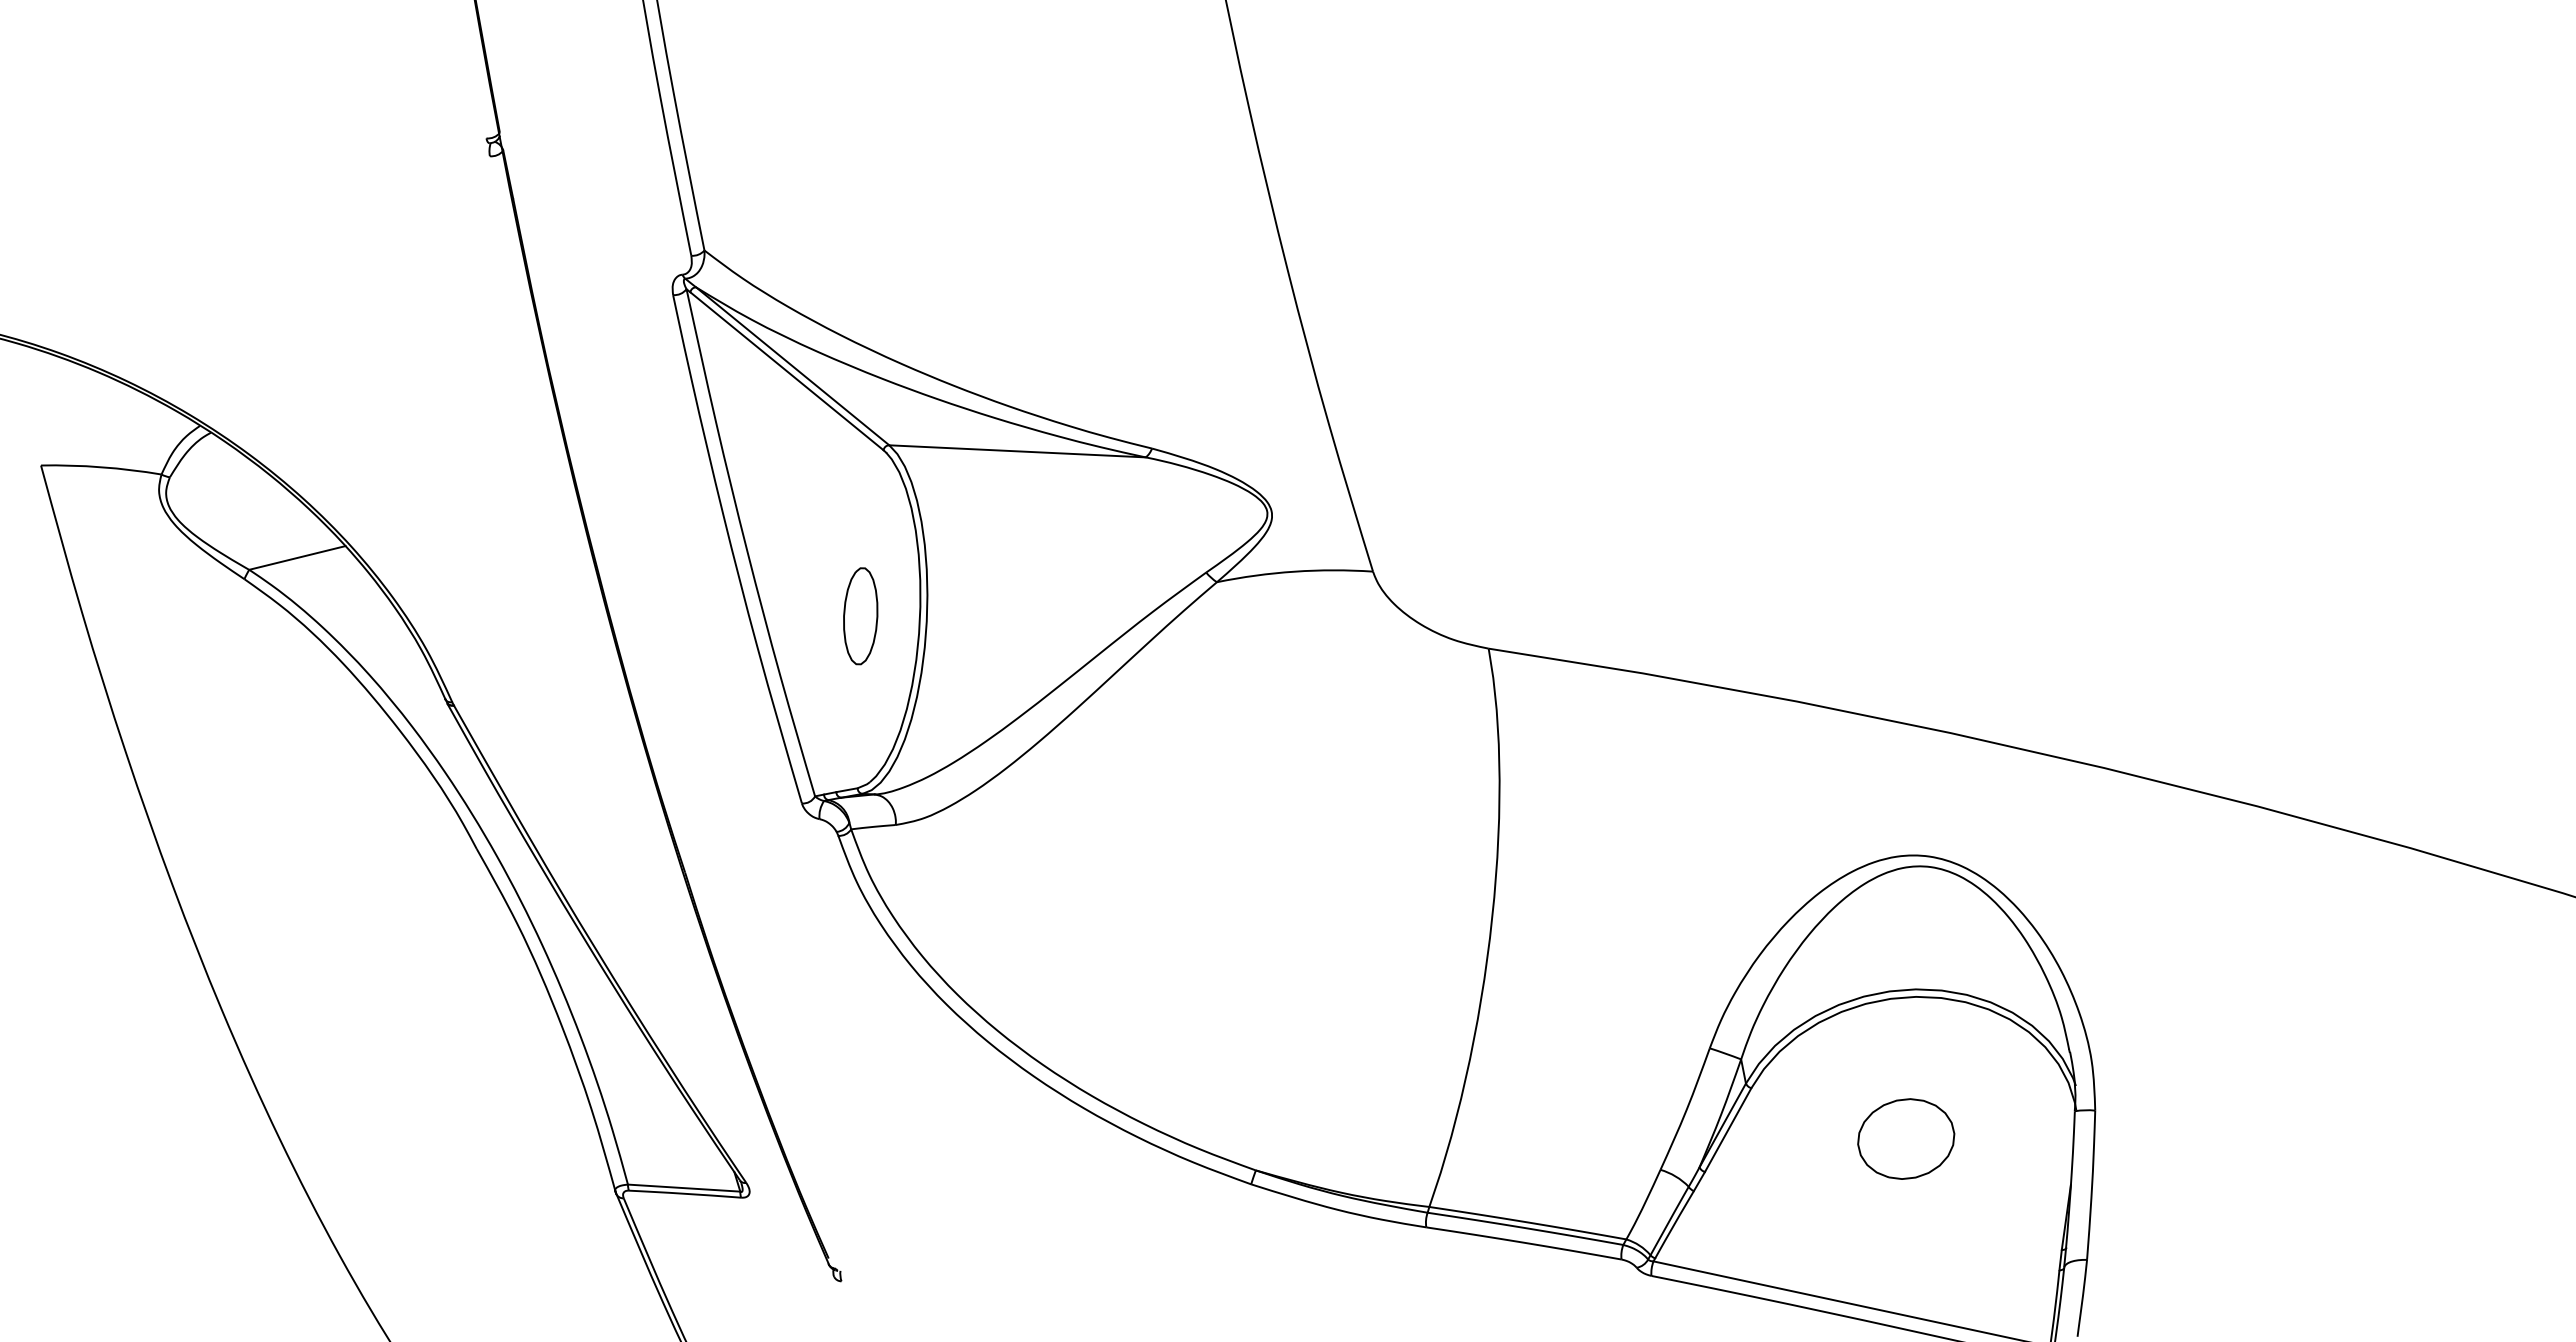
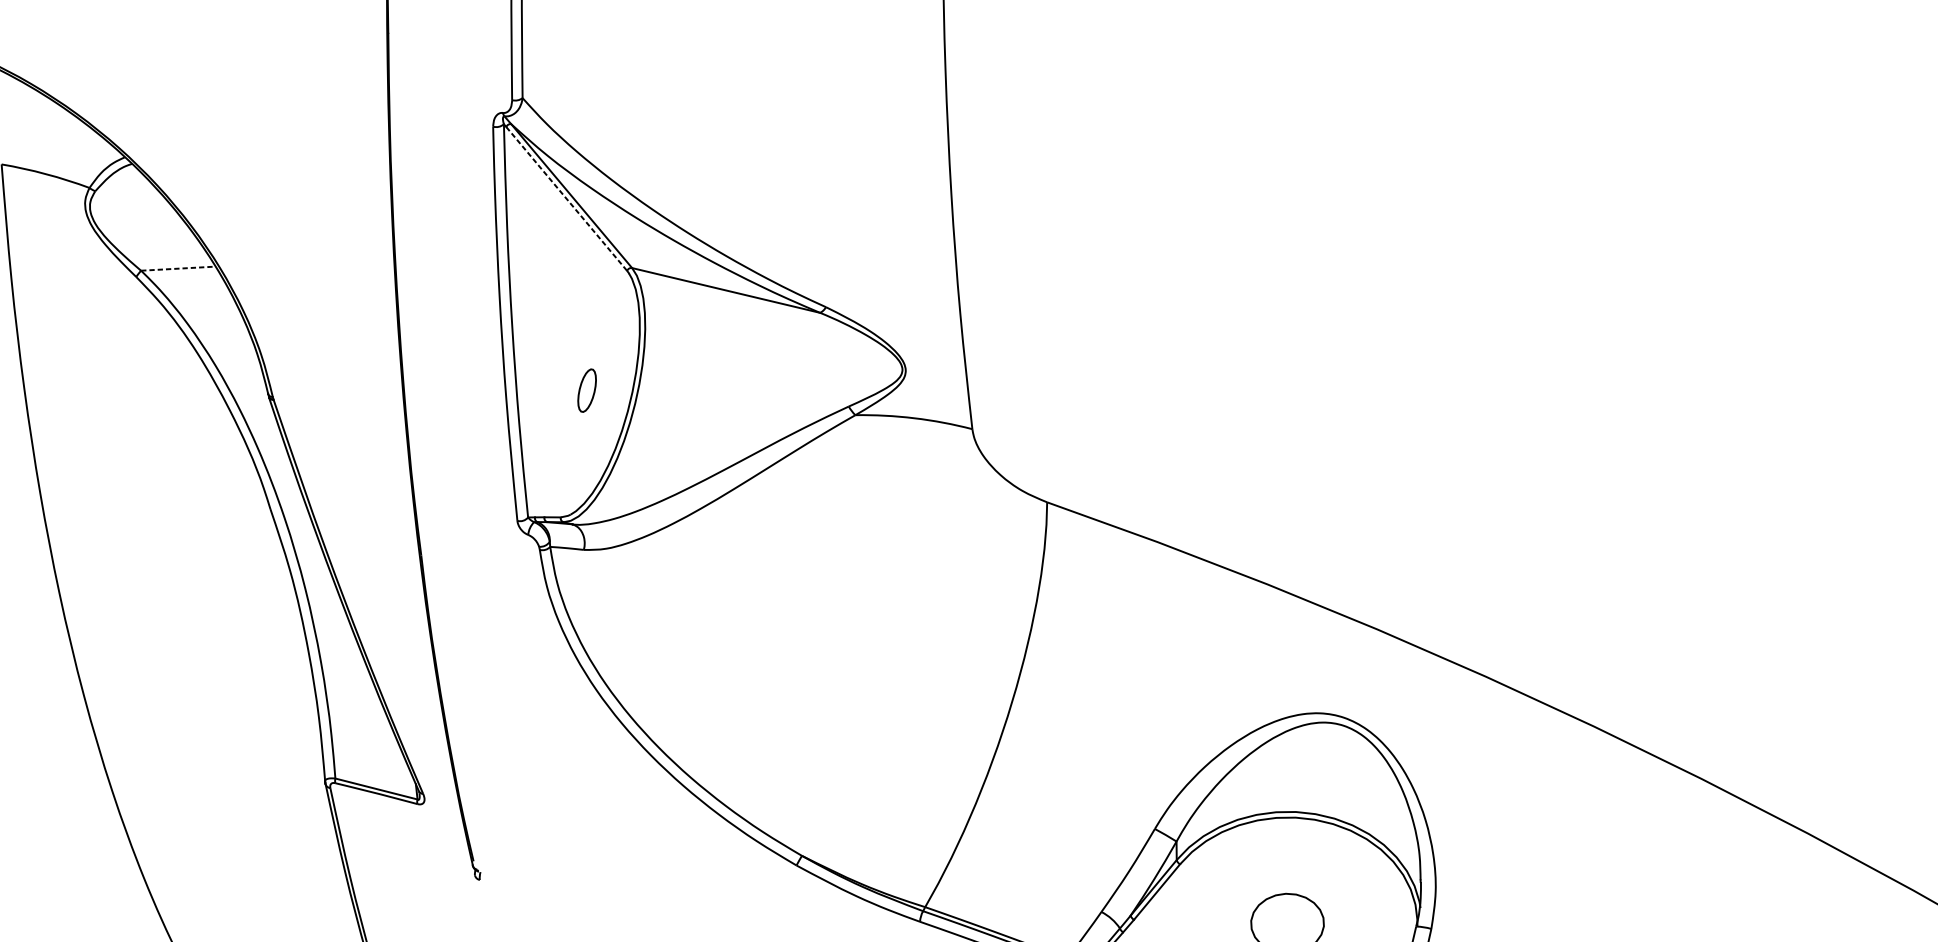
line: (786, 371) -> (566, 199), solid -> dashed
line: (297, 557) -> (178, 268), solid -> dashed
part: (860, 616) -> (586, 390), size x0.6

